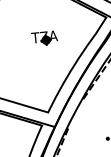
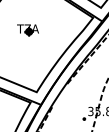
part: (44, 38) -> (27, 30), moved

